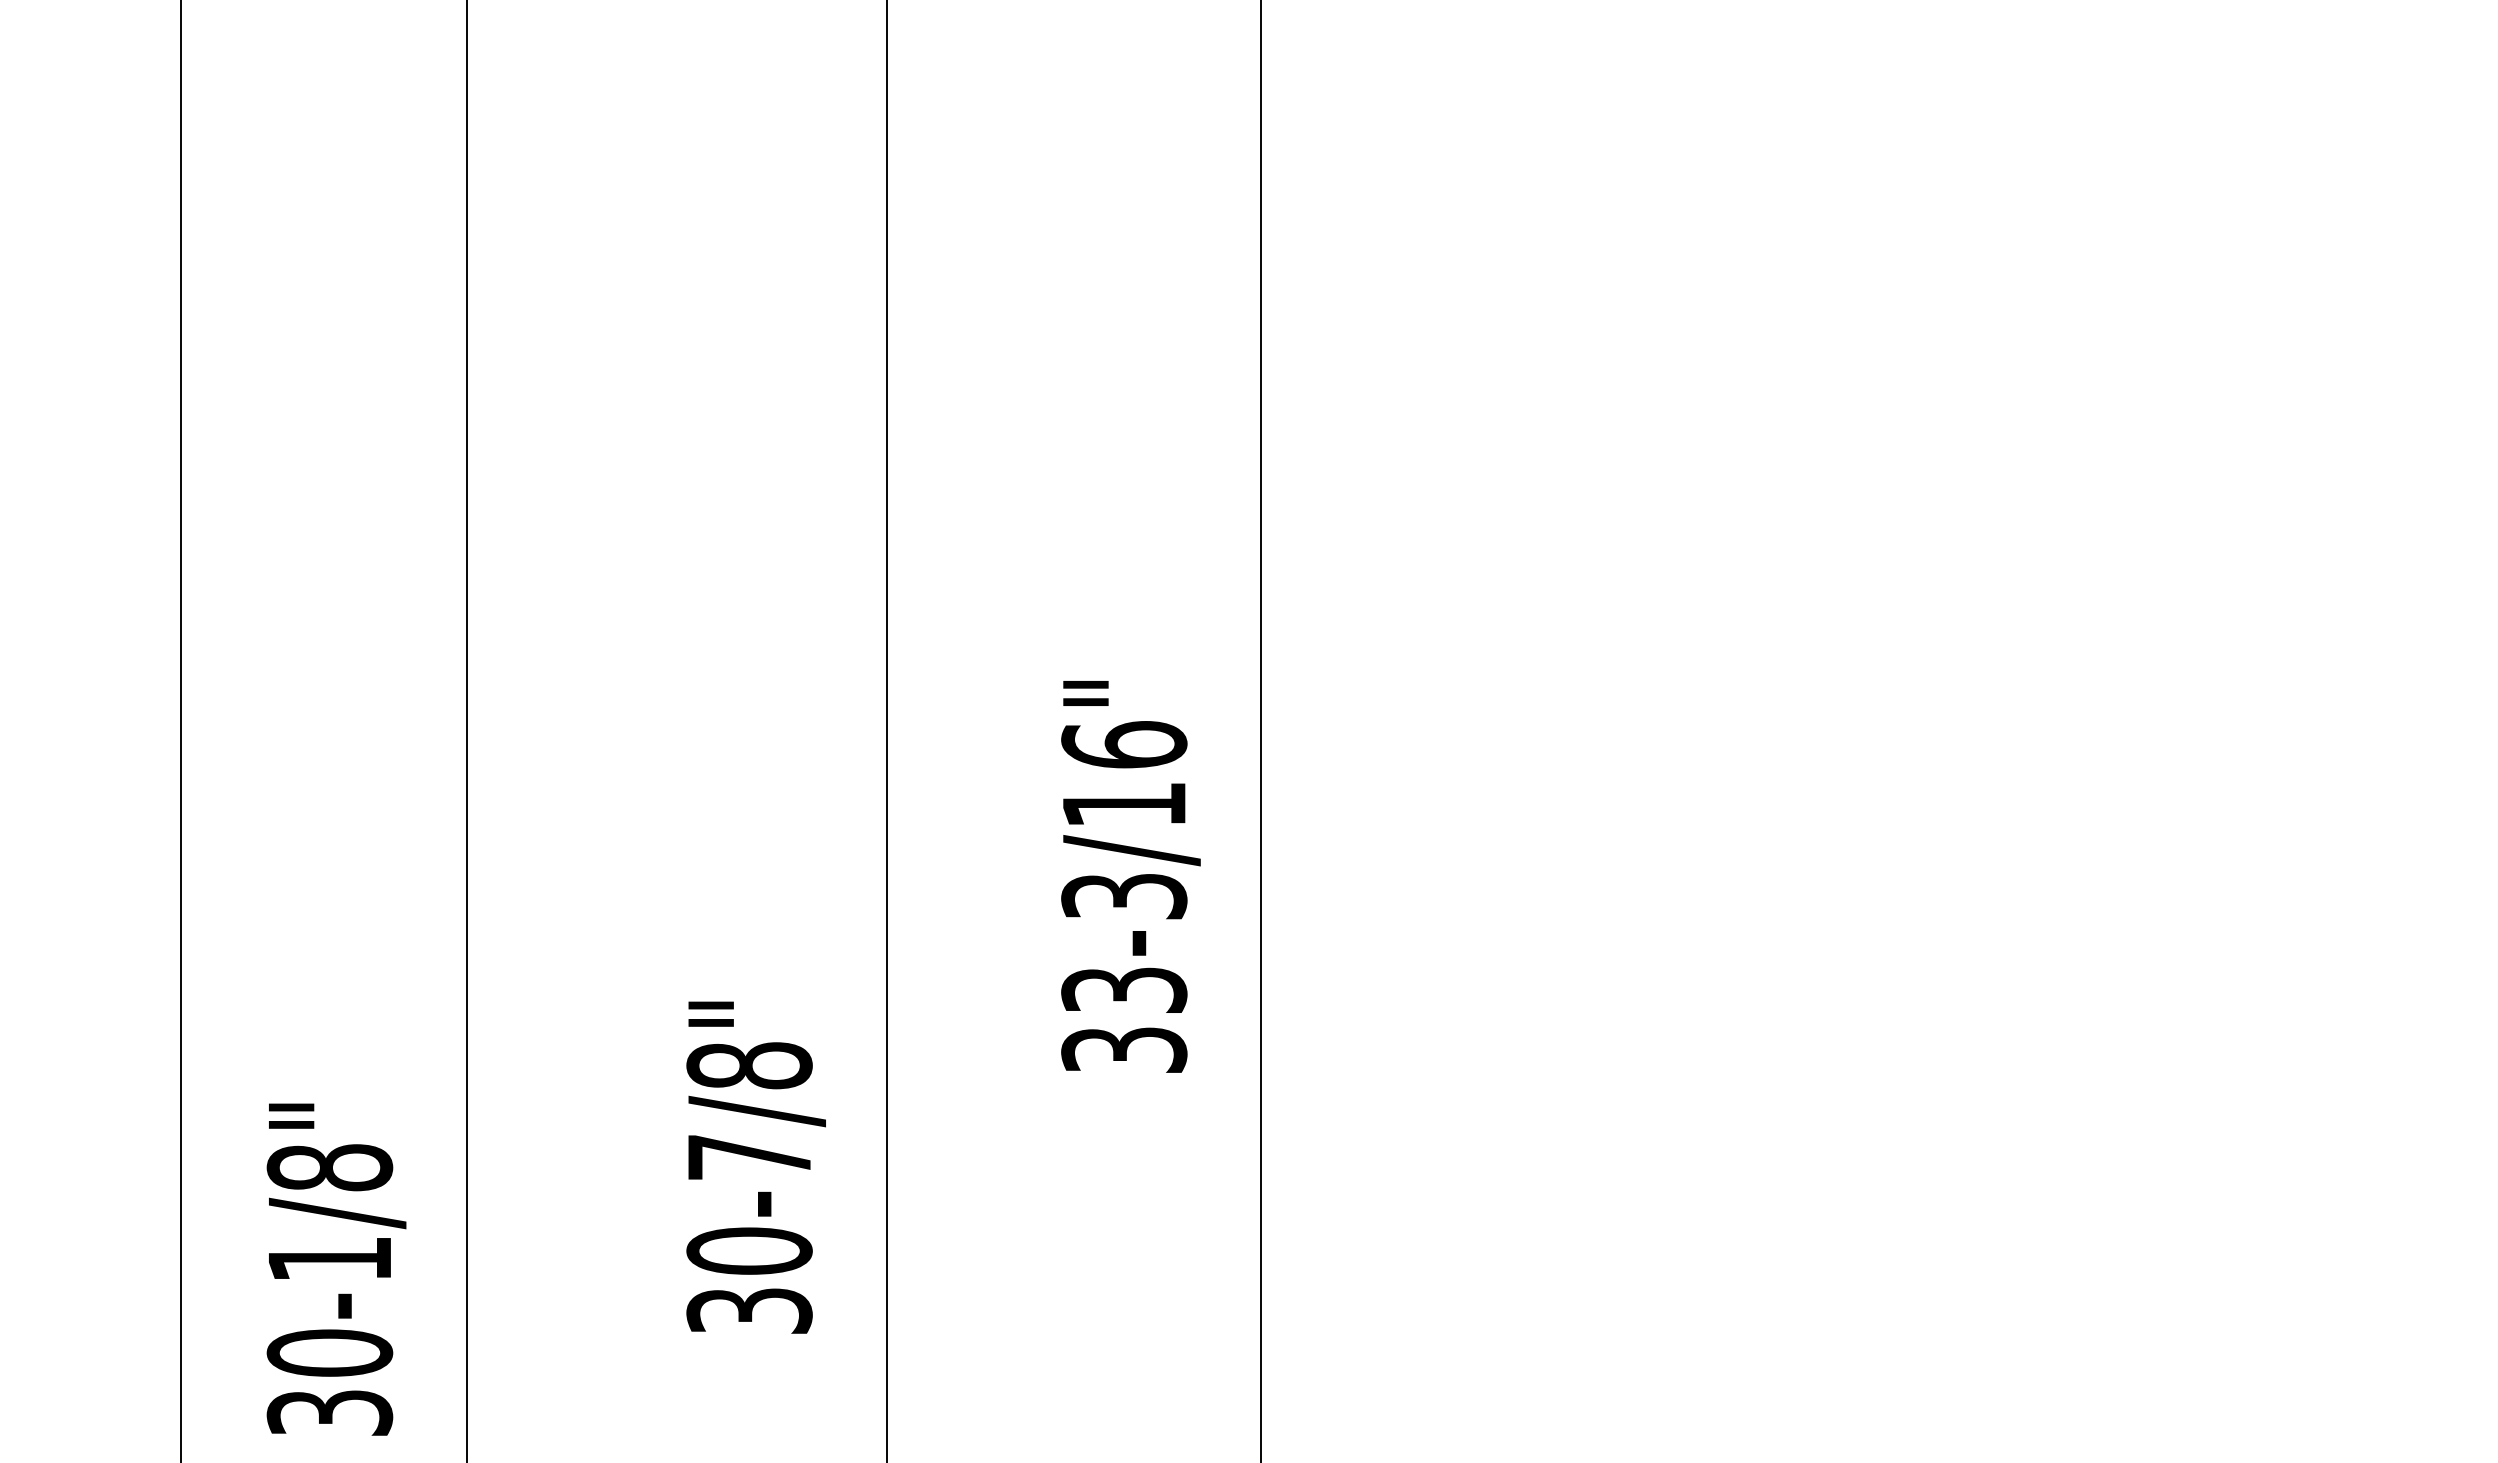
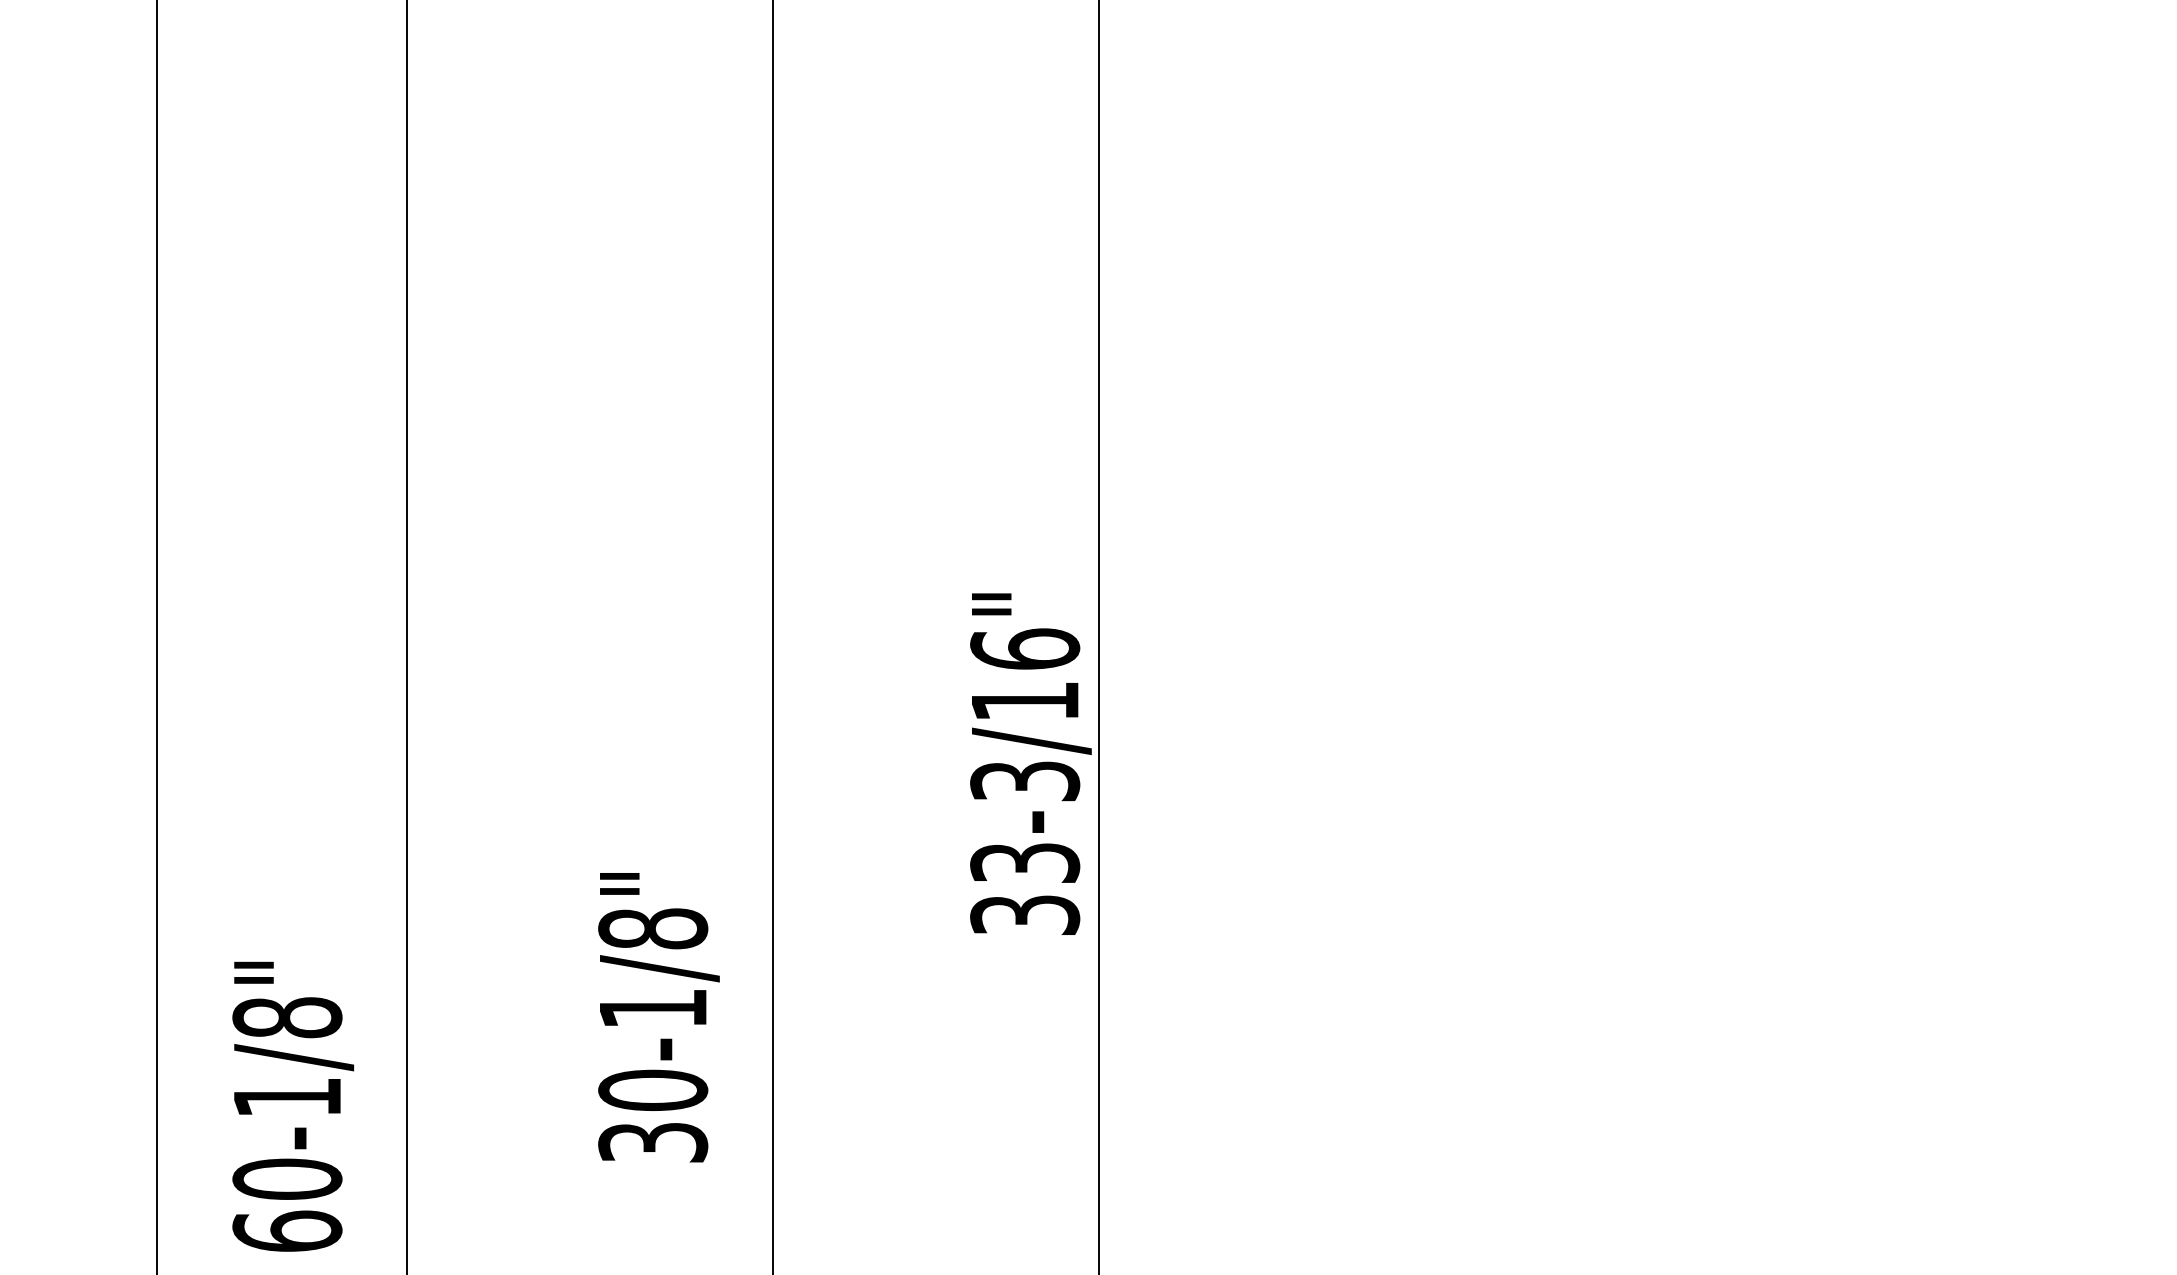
text: (1130, 876) -> (1030, 763), moved
text: (749, 1157) -> (653, 1008), 30-7/8" -> 30-1/8"
text: (329, 1412) -> (287, 1231), 30-1/8" -> 60-1/8"

